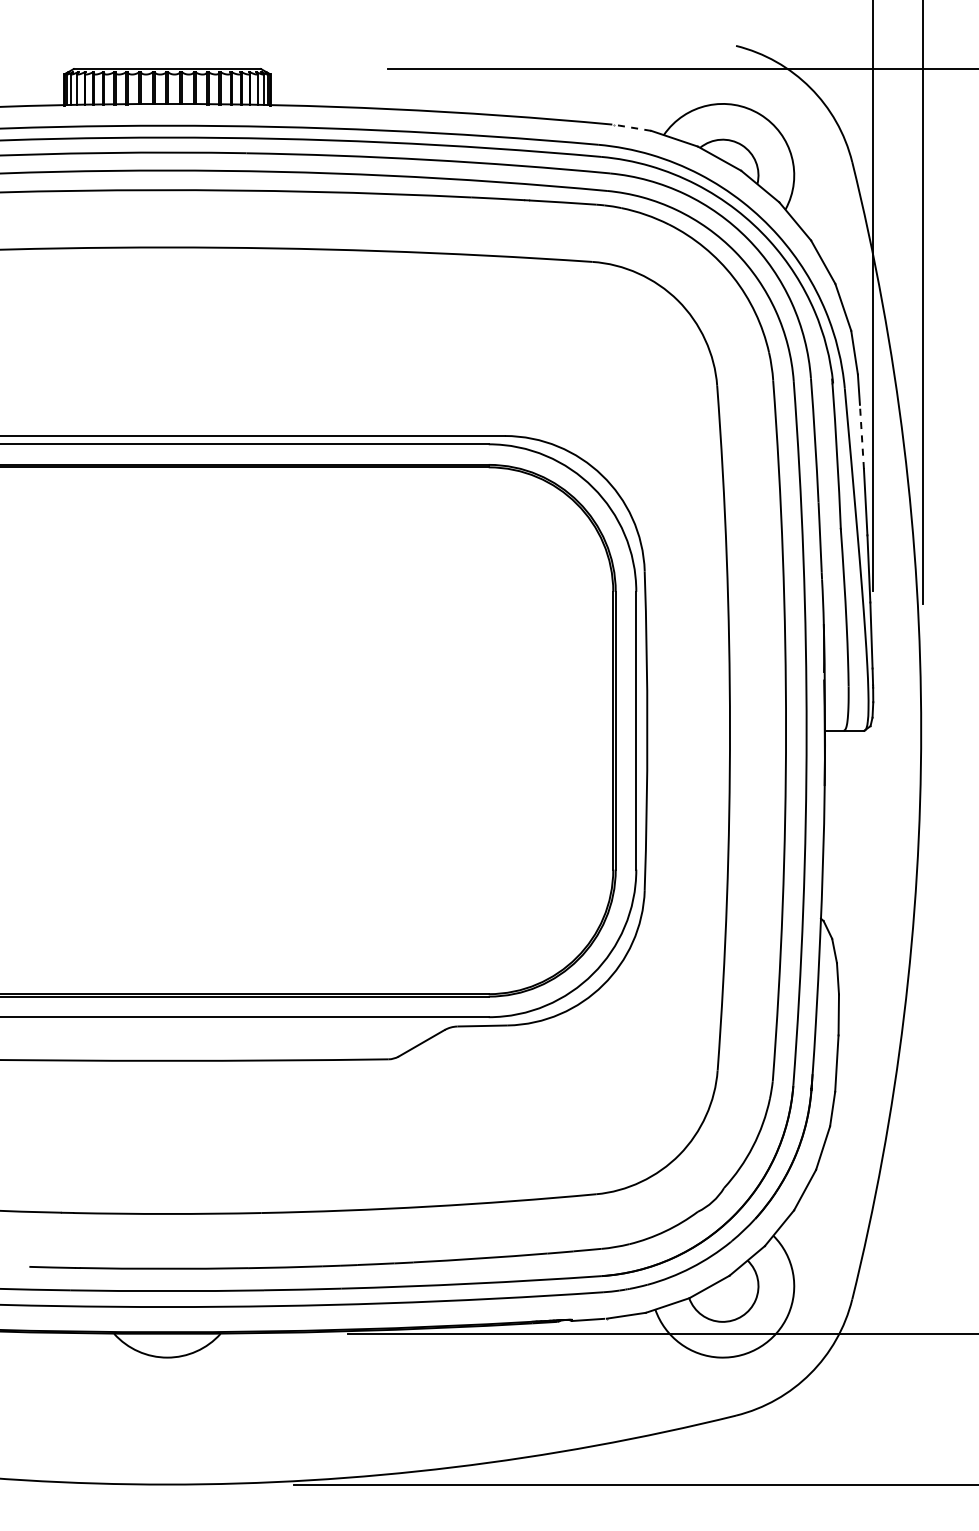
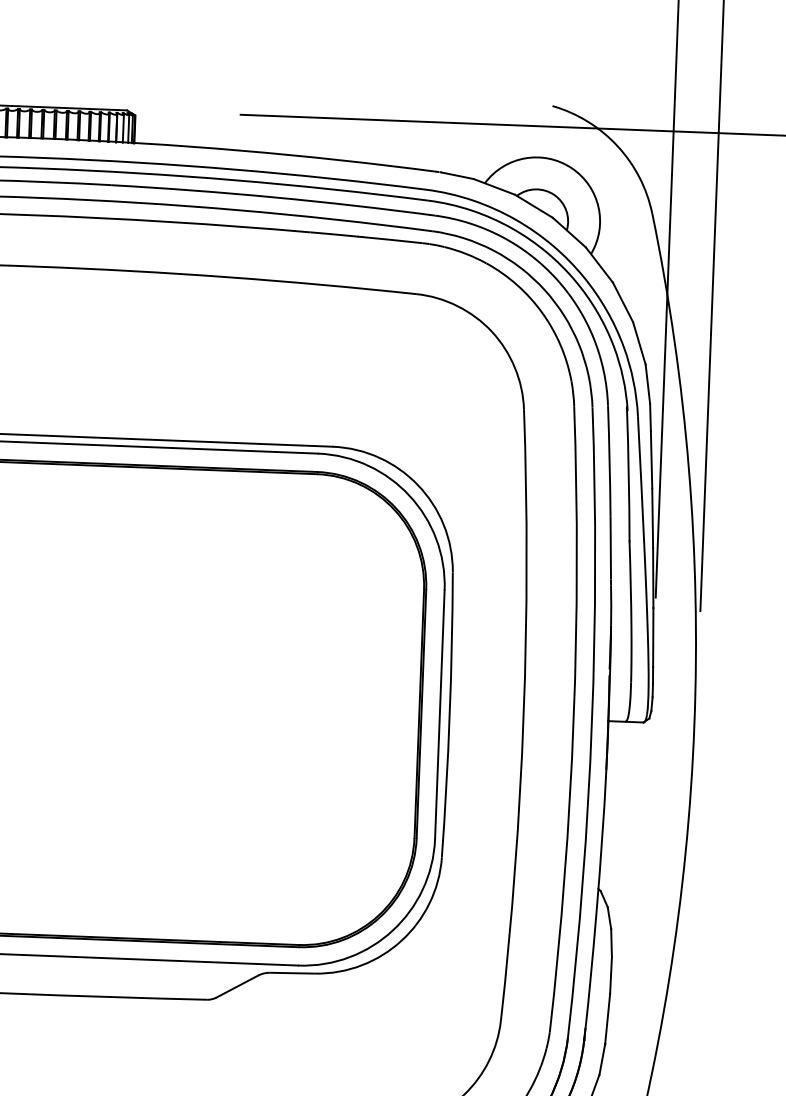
line: (632, 127) -> (457, 175), dashed -> solid
line: (861, 436) -> (651, 459), dashed -> solid

